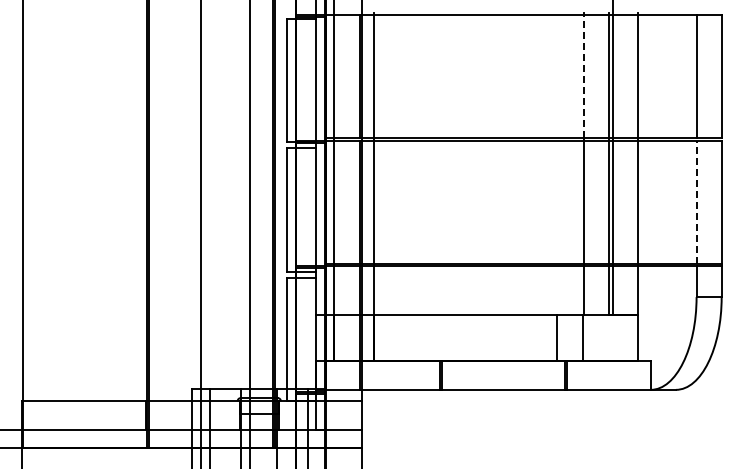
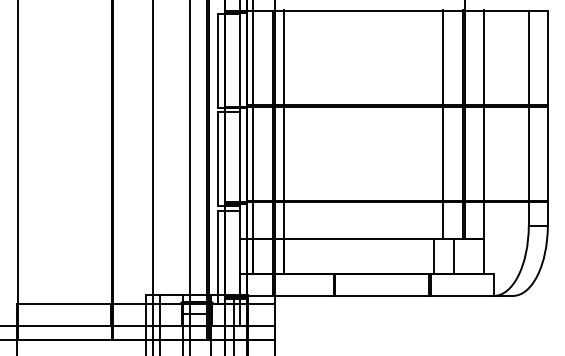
line: (584, 76) -> (443, 58), dashed -> solid
line: (696, 202) -> (528, 153), dashed -> solid
line: (556, 337) -> (433, 256), moved
line: (582, 337) -> (453, 256), moved

